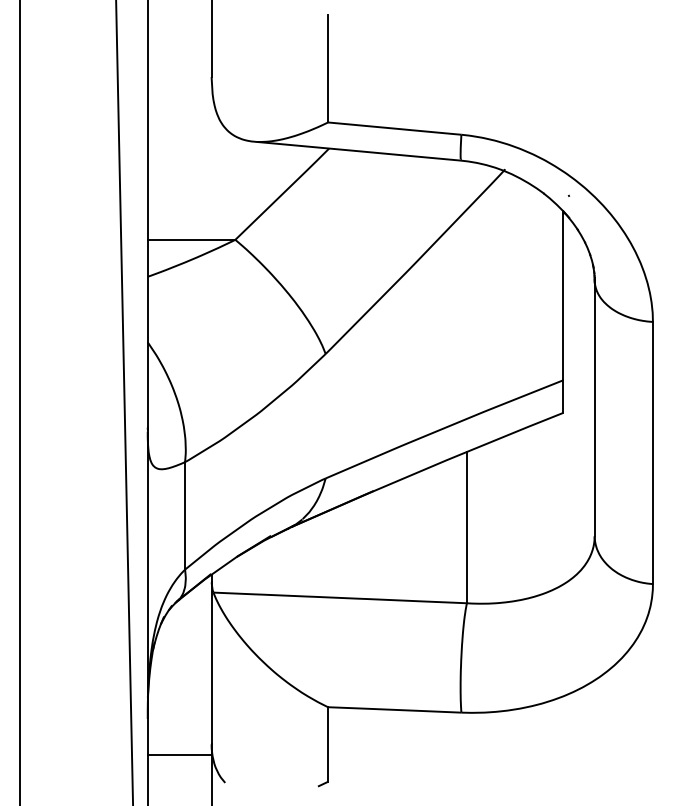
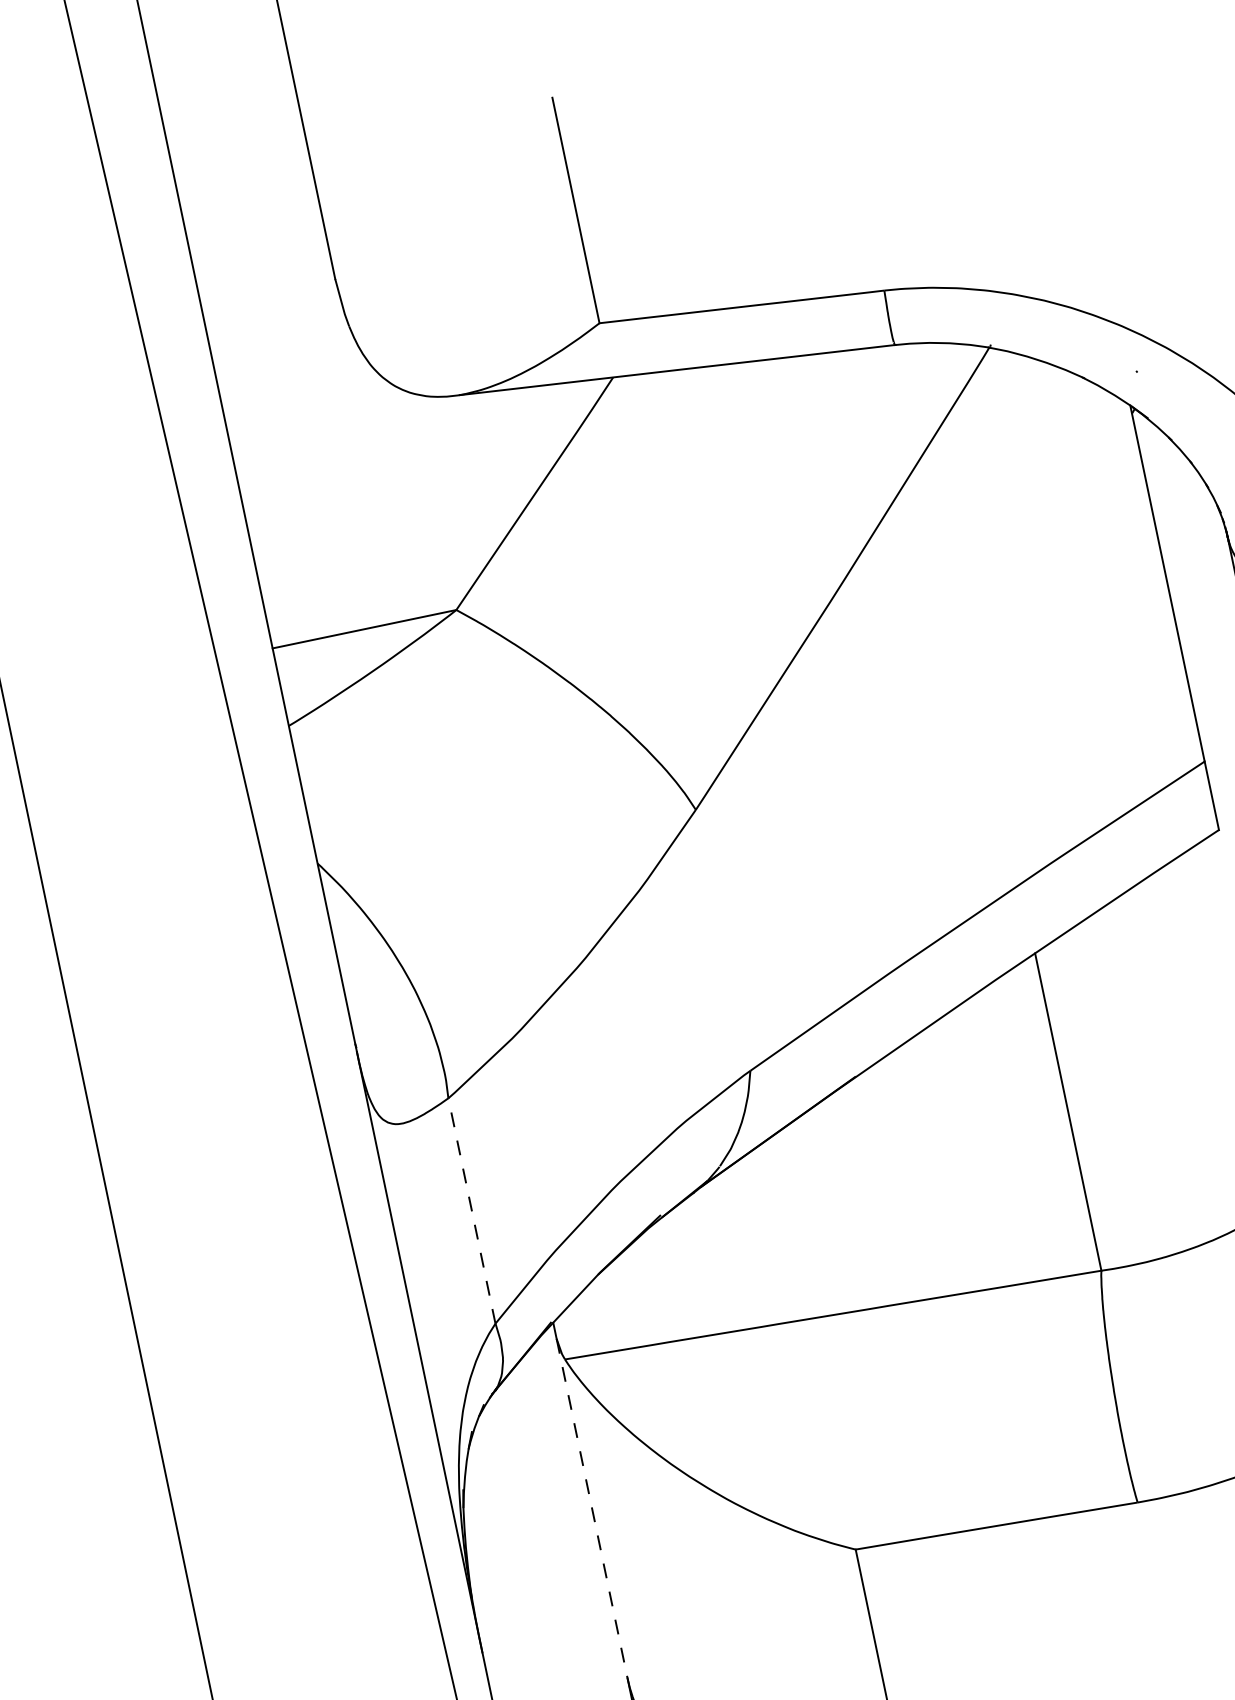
line: (185, 515) -> (472, 1209), solid -> dashed
line: (211, 663) -> (591, 1508), solid -> dashed

